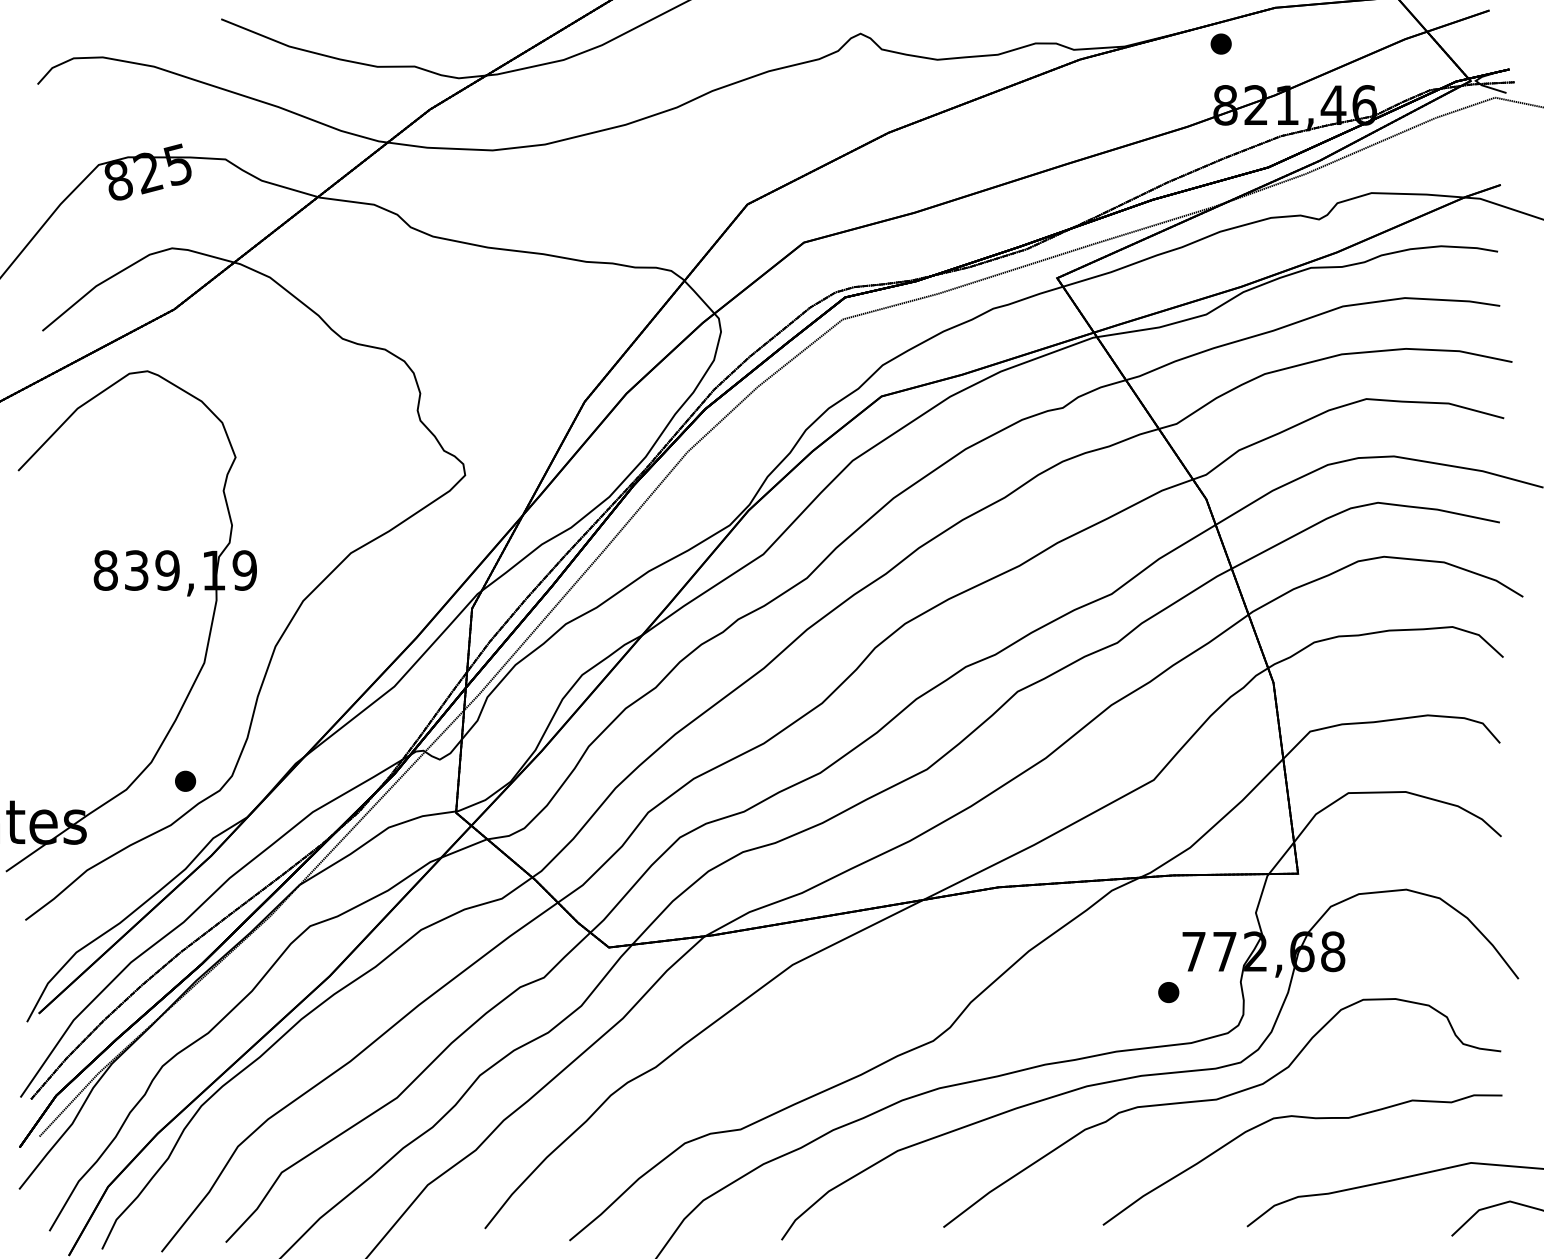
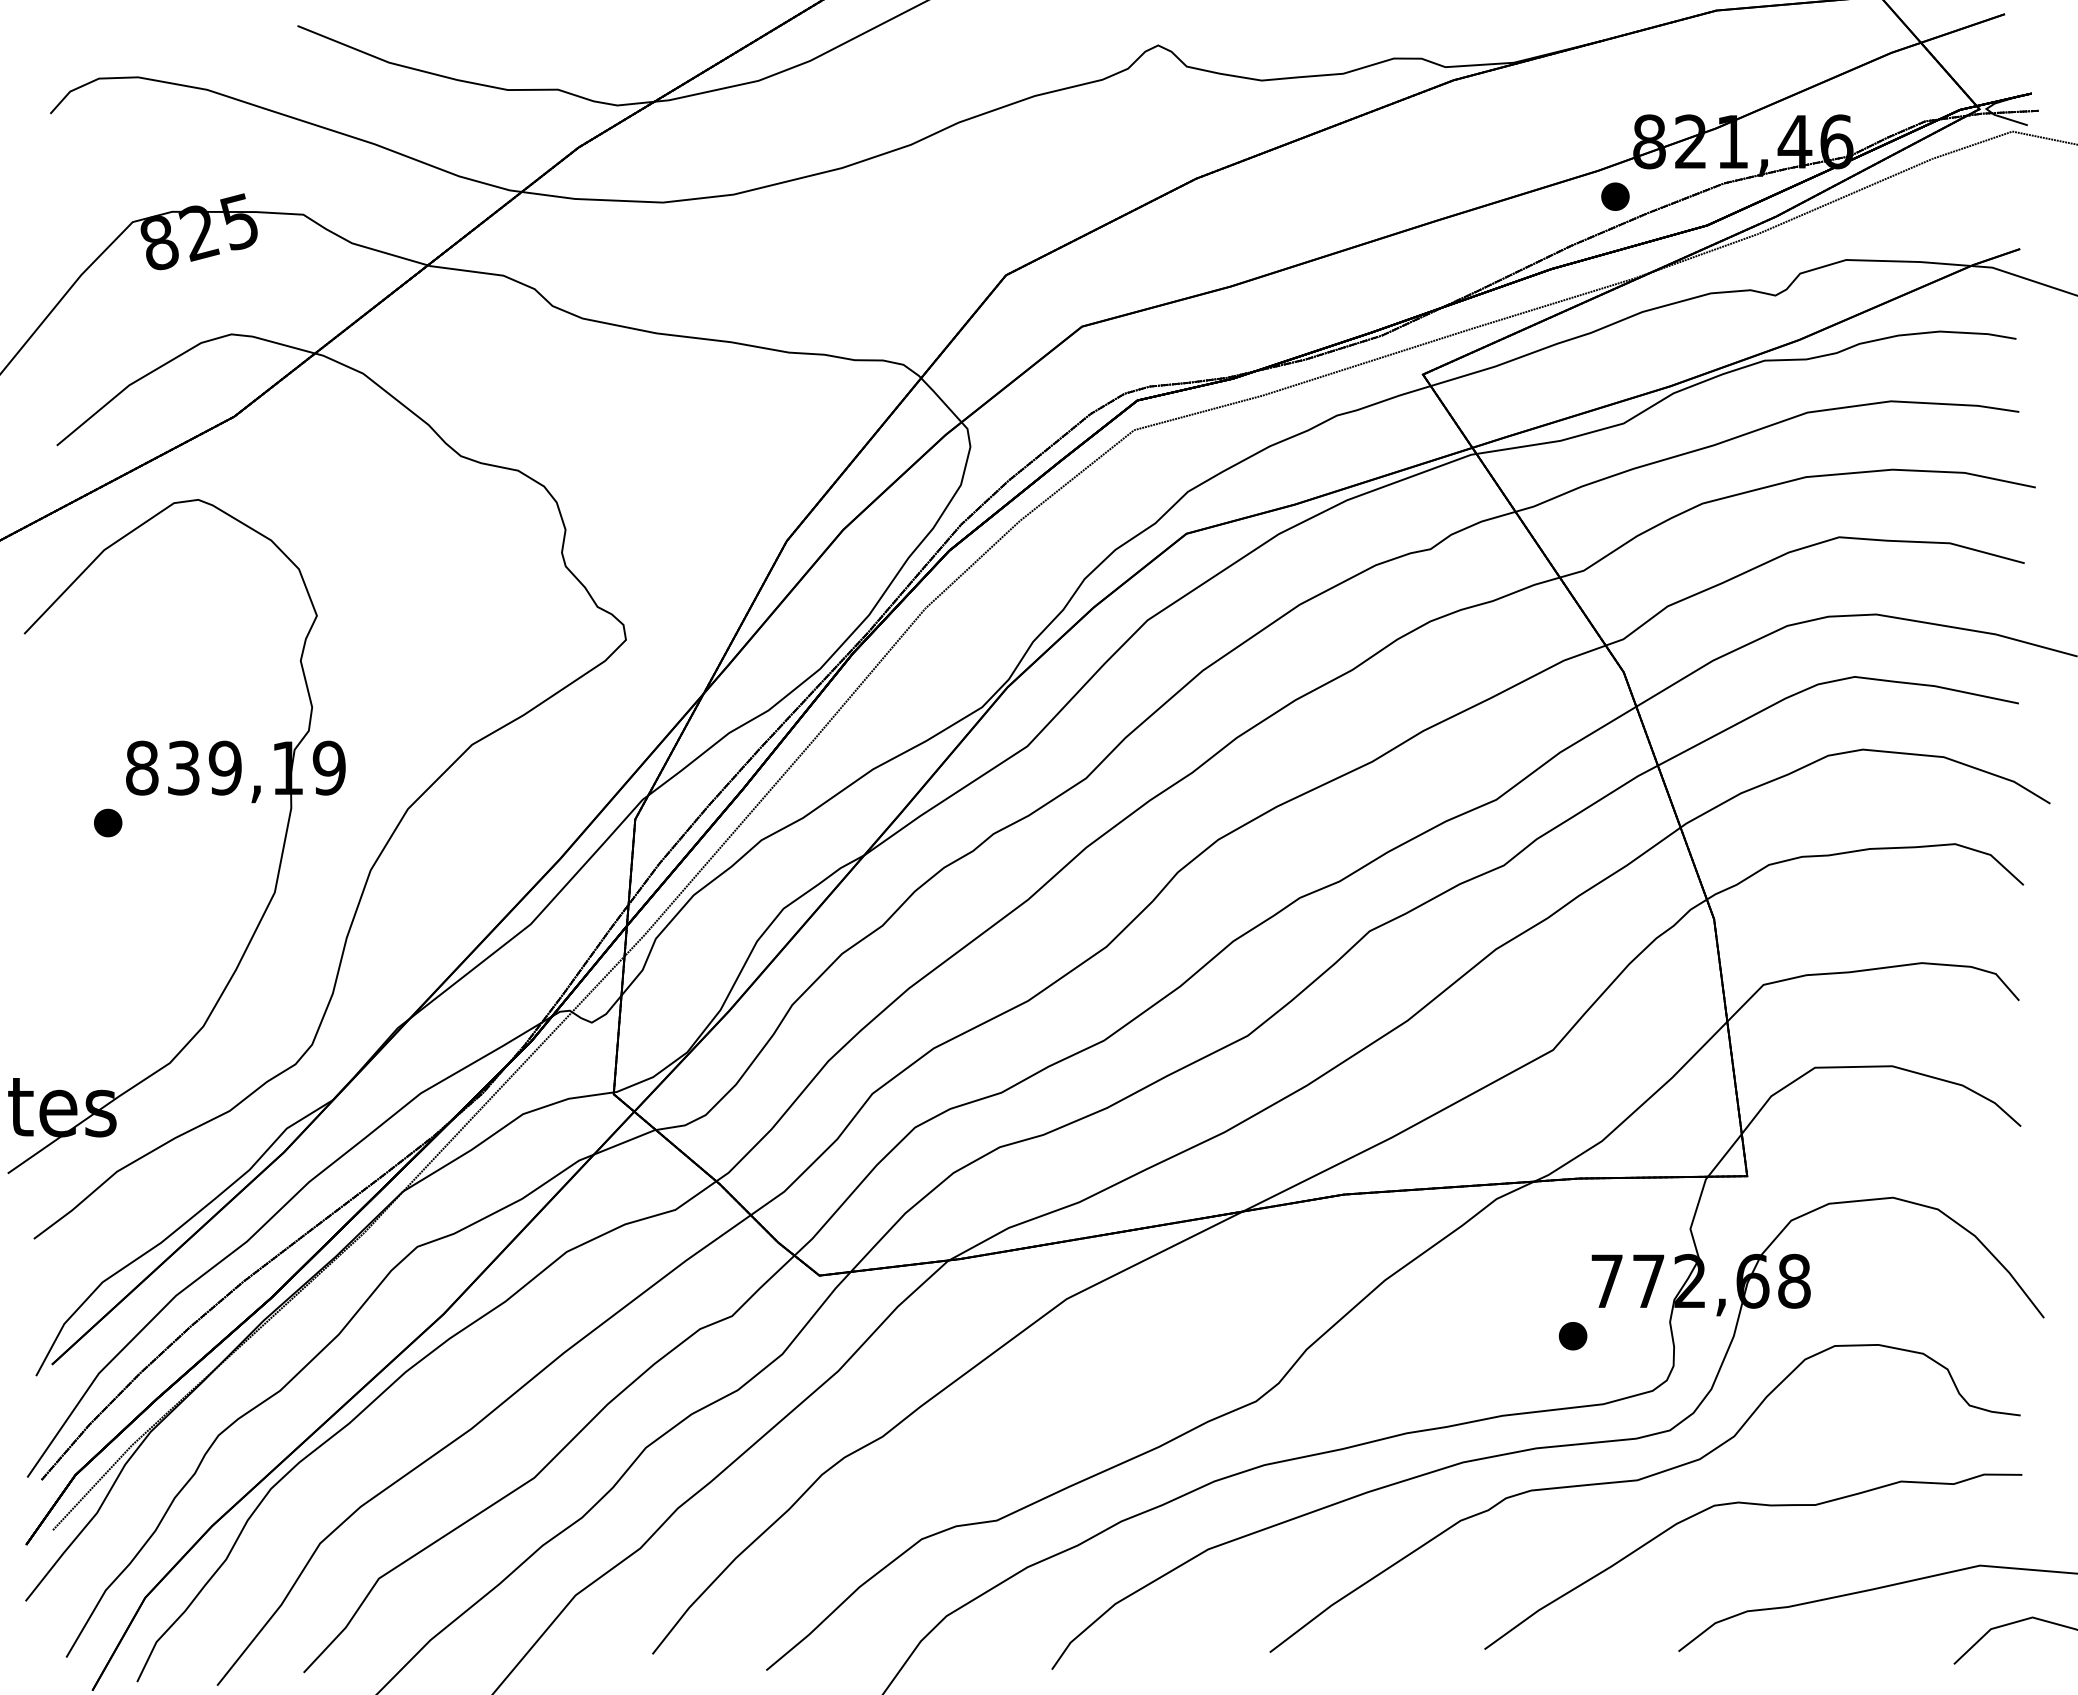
part: (1220, 43) -> (1614, 195), moved
part: (185, 780) -> (108, 821), moved

